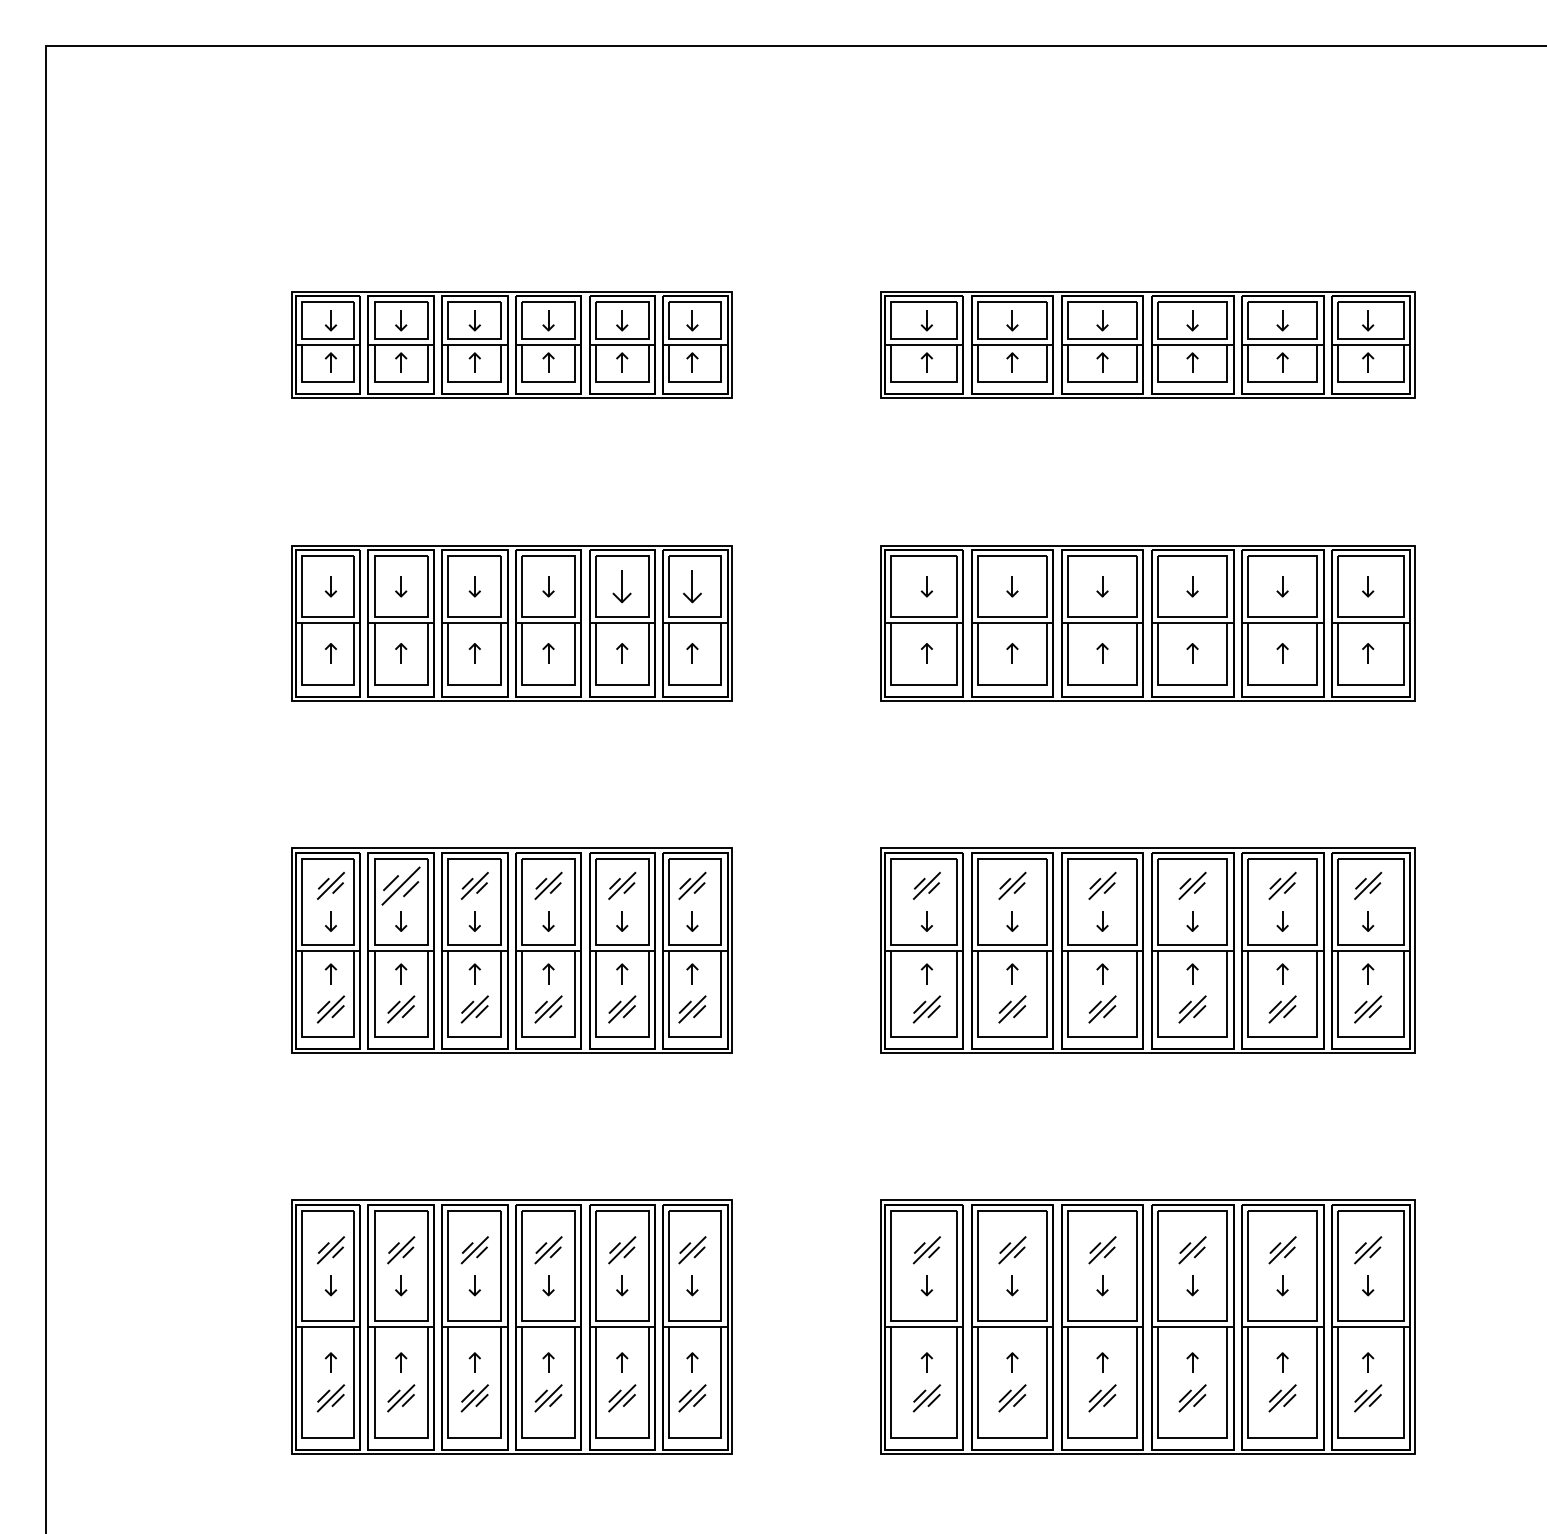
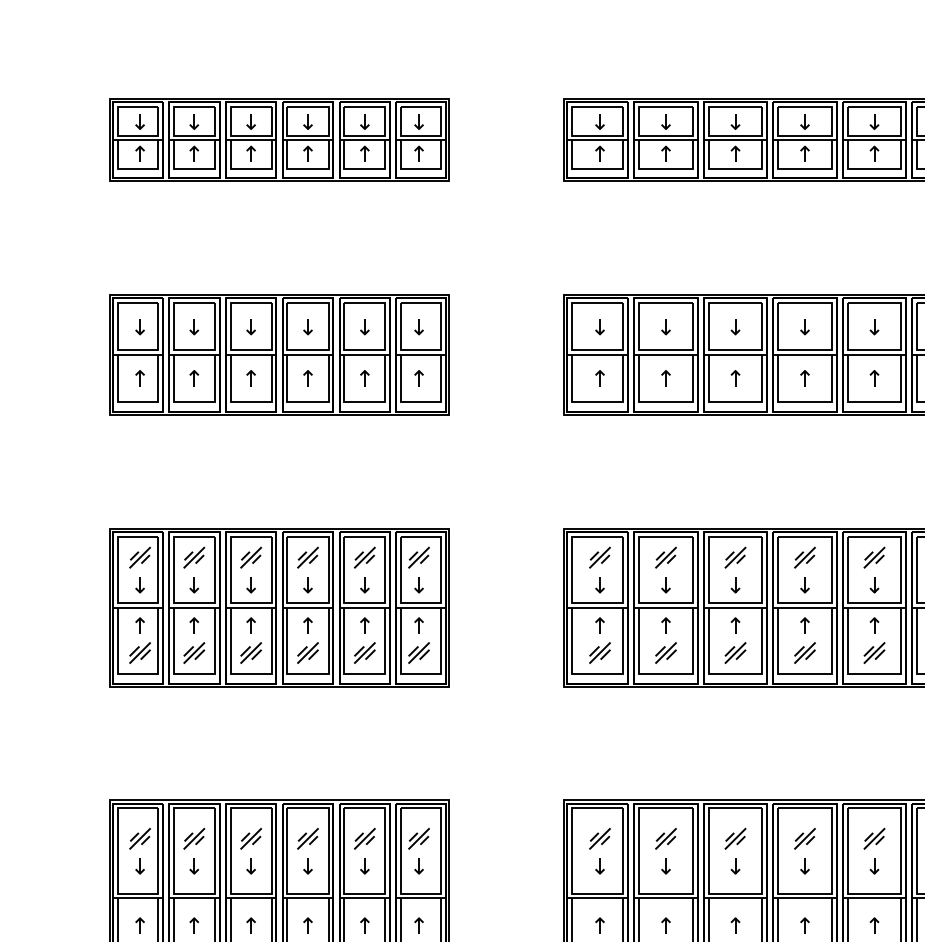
part: (622, 586) -> (365, 326), size x0.62
part: (692, 586) -> (419, 326), size x0.62
part: (401, 885) -> (194, 557), size x0.71

